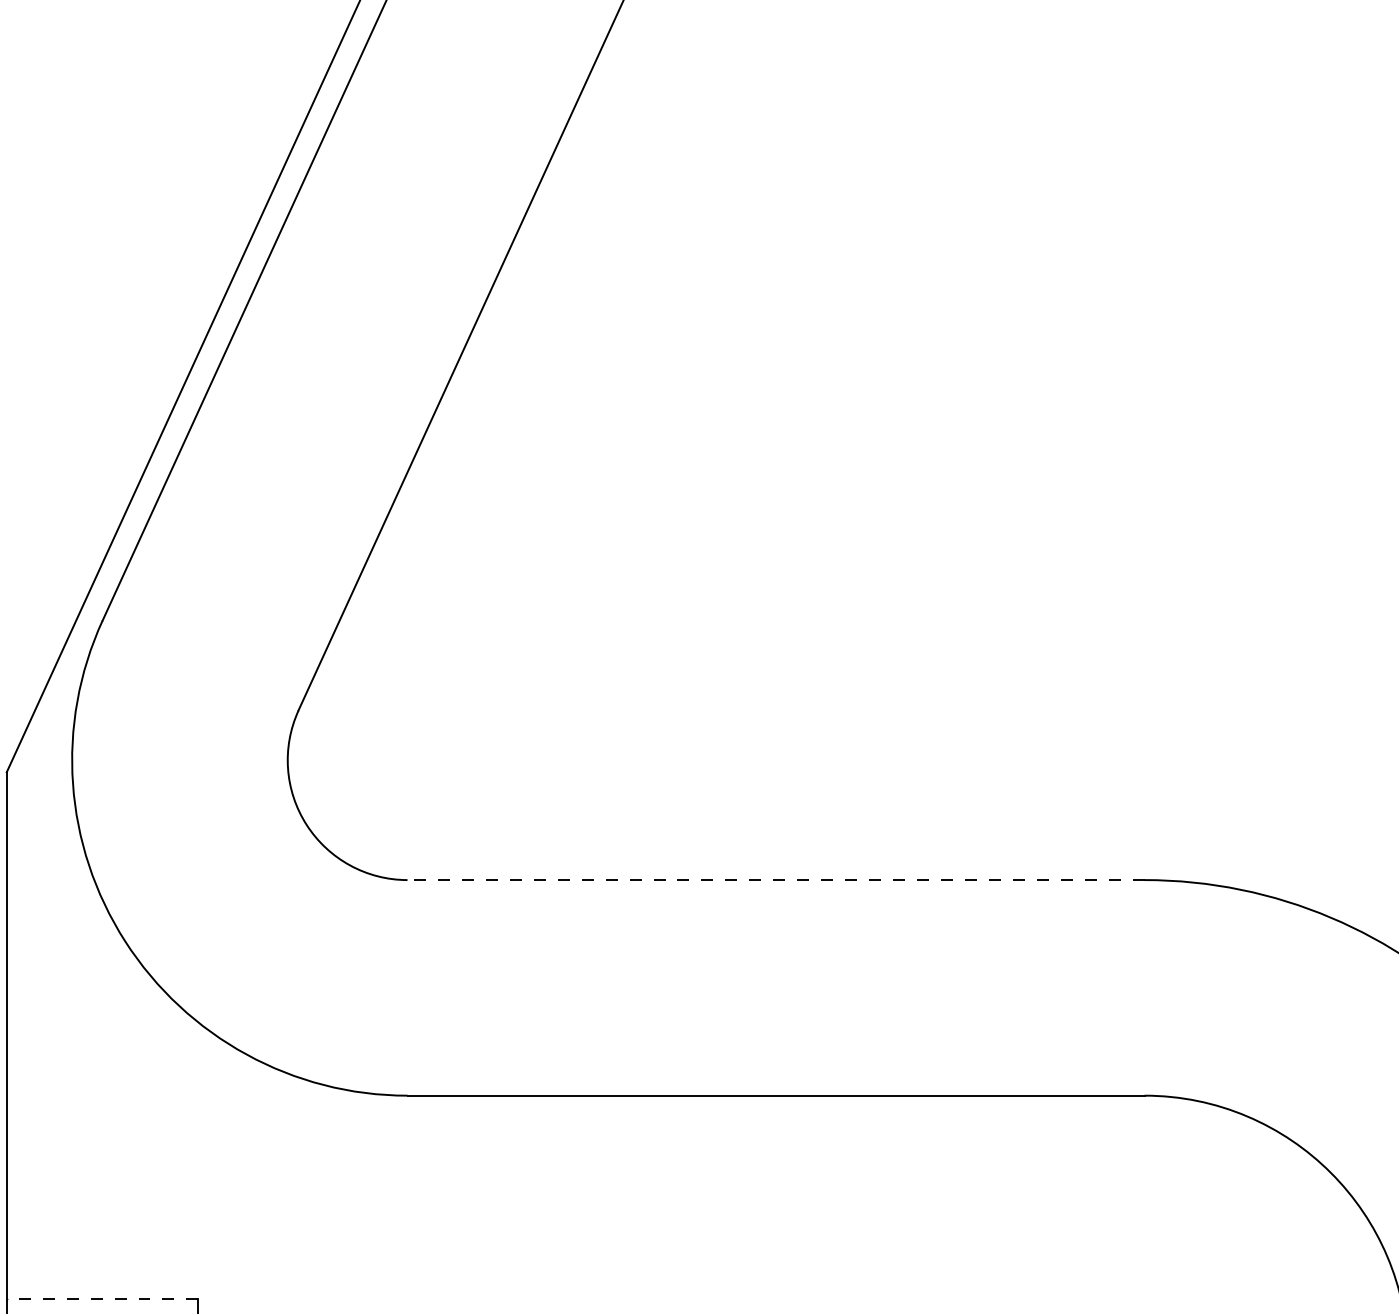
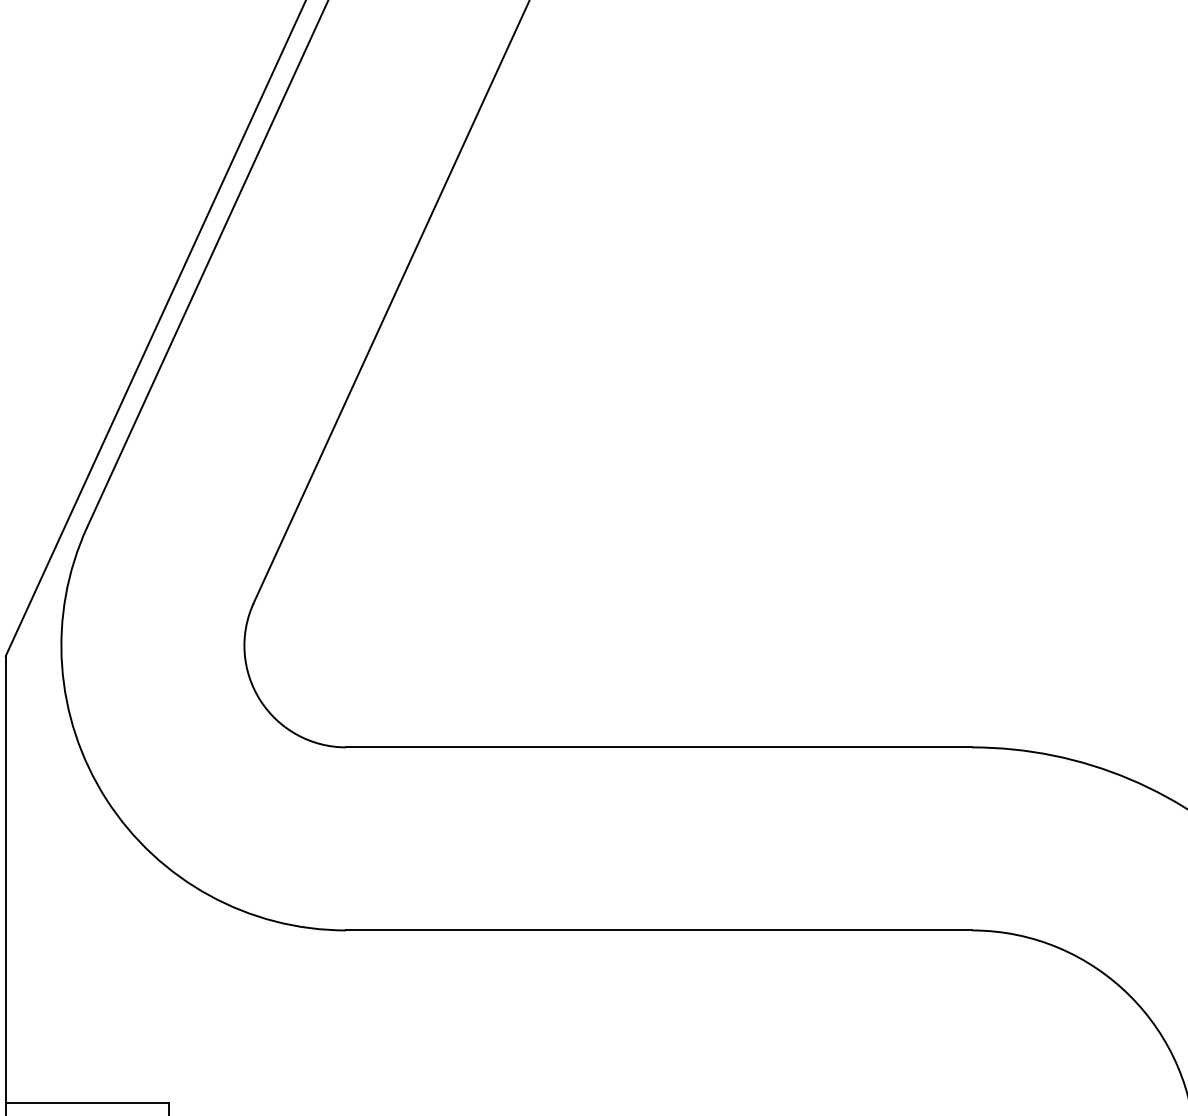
line: (776, 880) -> (659, 747), dashed -> solid
line: (102, 1299) -> (87, 1103), dashed -> solid

